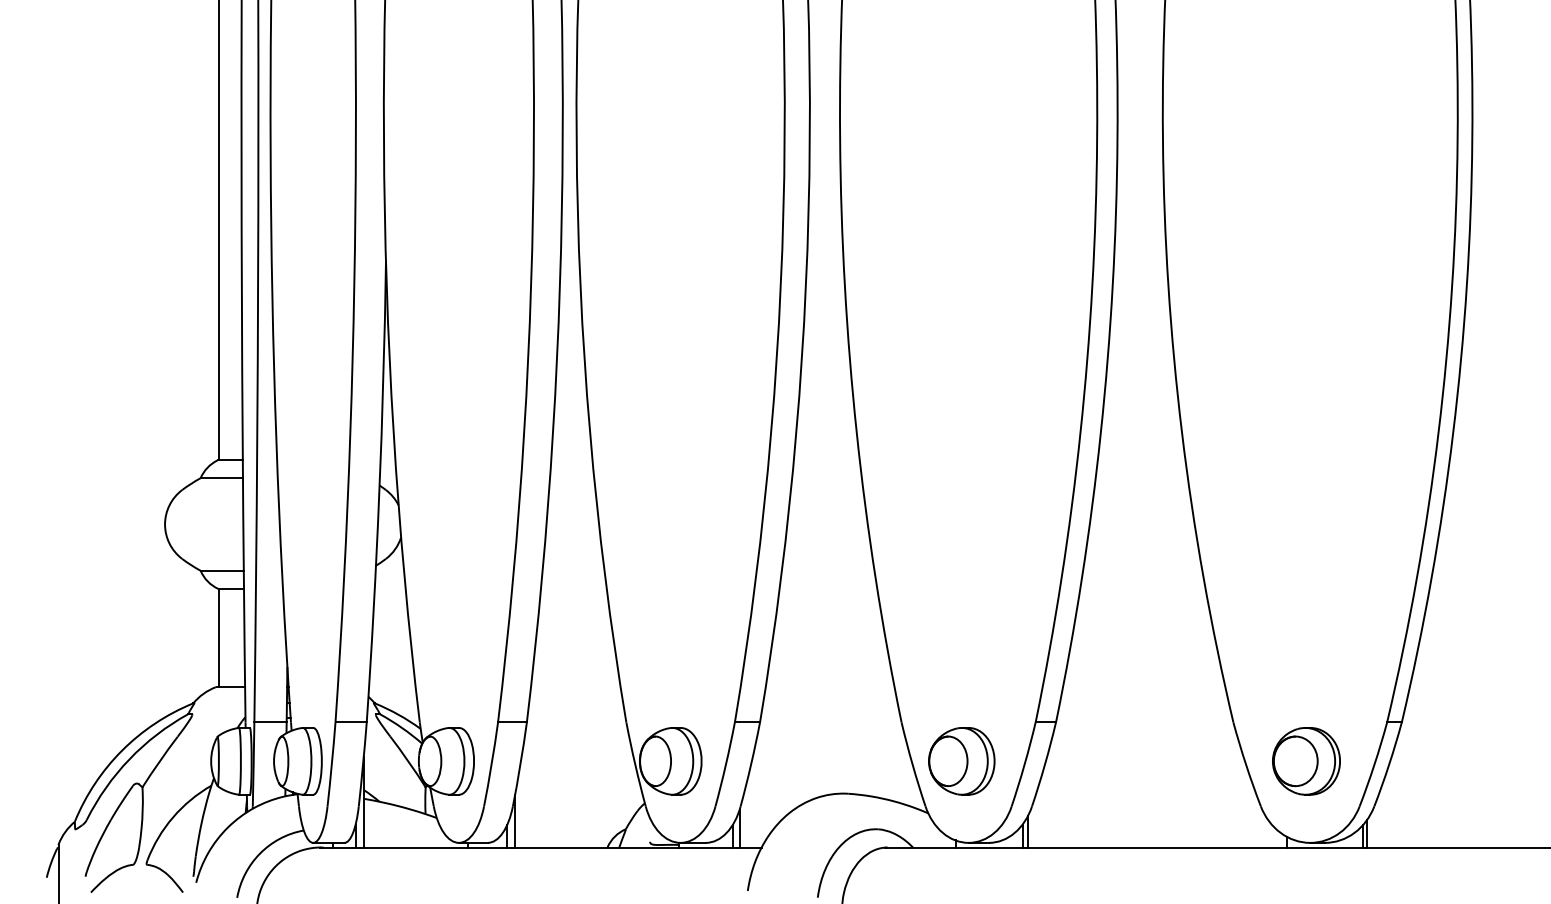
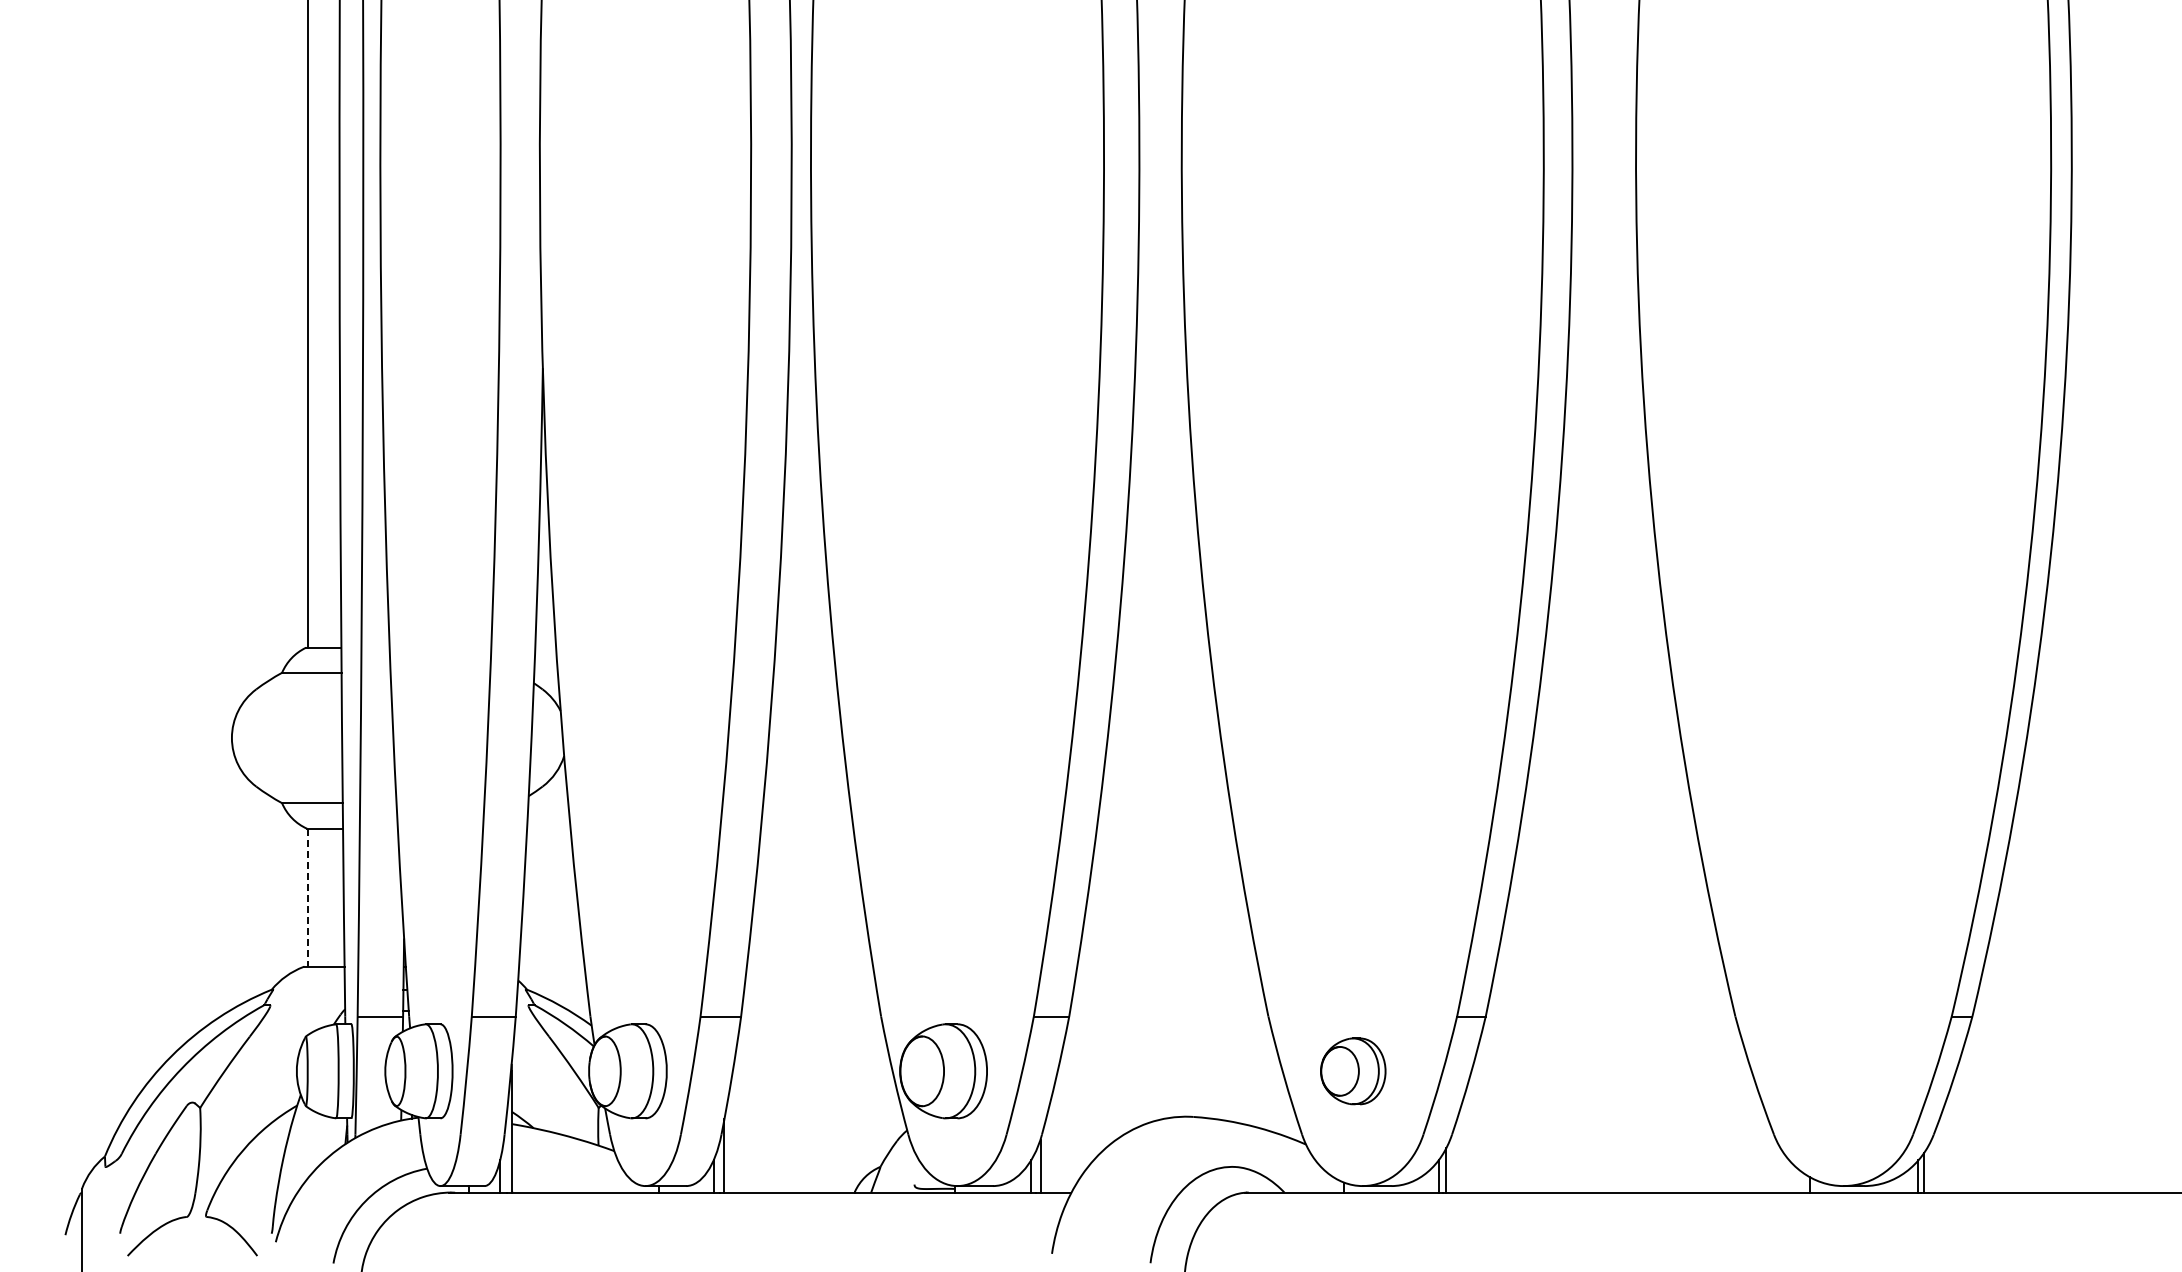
line: (218, 638) -> (307, 898), solid -> dashed
part: (962, 761) -> (1353, 1071), size x0.7
part: (1306, 761) -> (1838, 1071), removed

